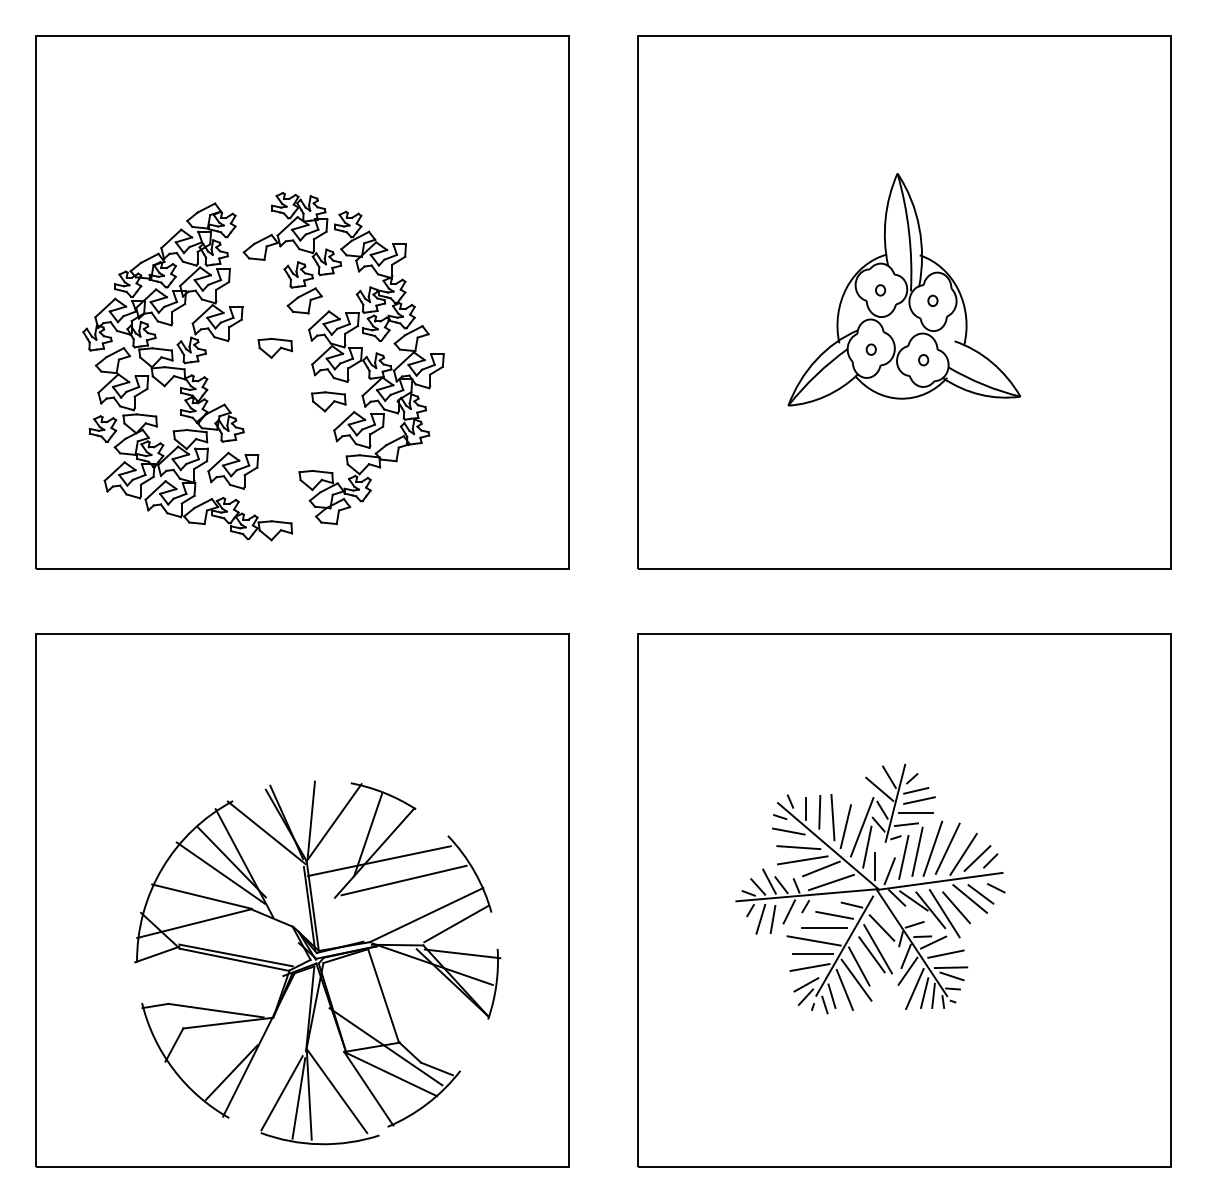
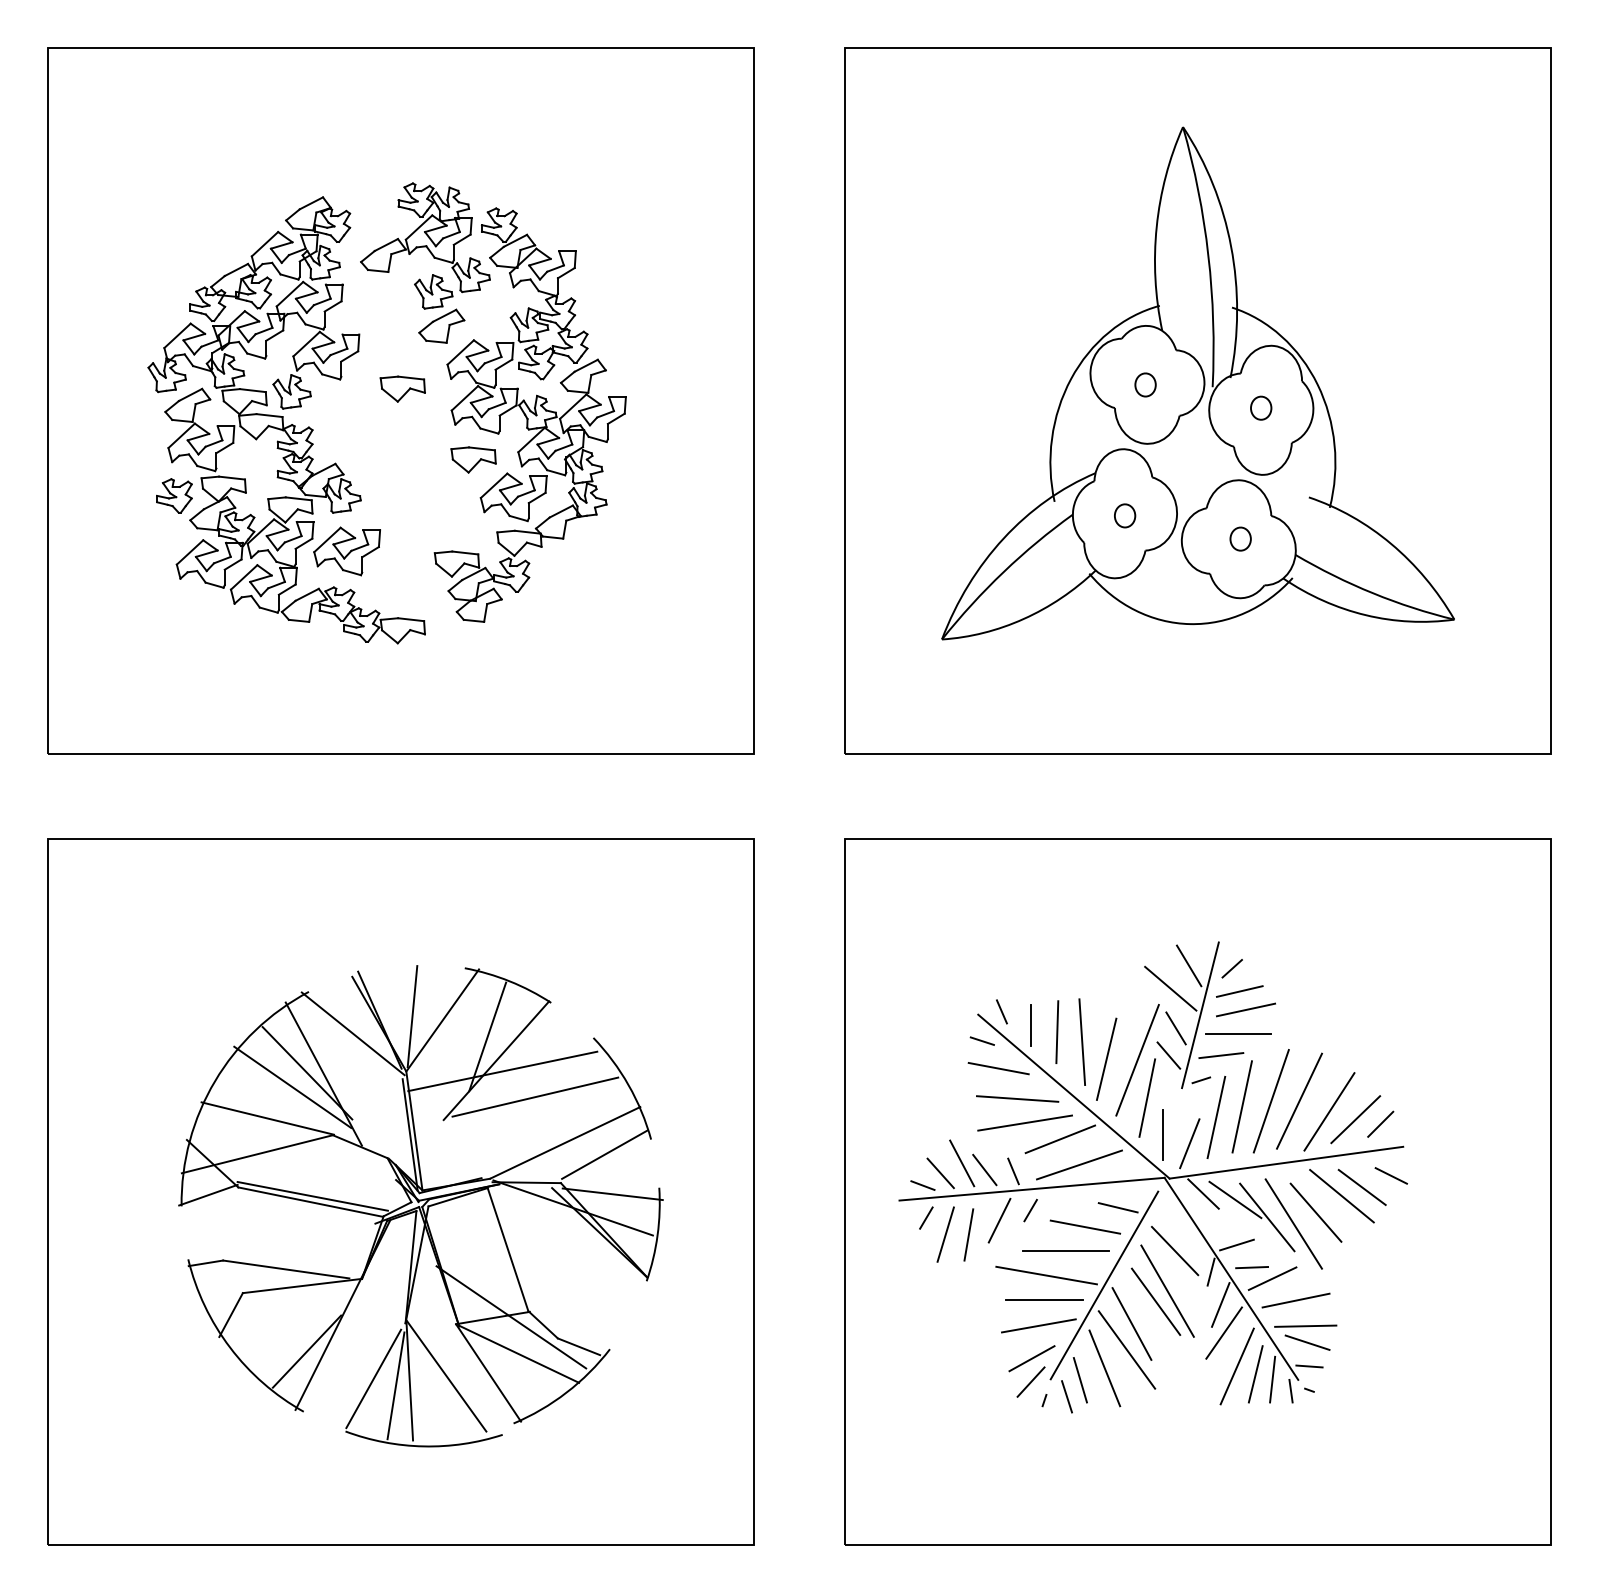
part: (903, 289) -> (1197, 383), size x1.67
part: (269, 356) -> (394, 400), moved
part: (869, 889) -> (1152, 1177), size x1.43
part: (317, 963) -> (420, 1206), moved

